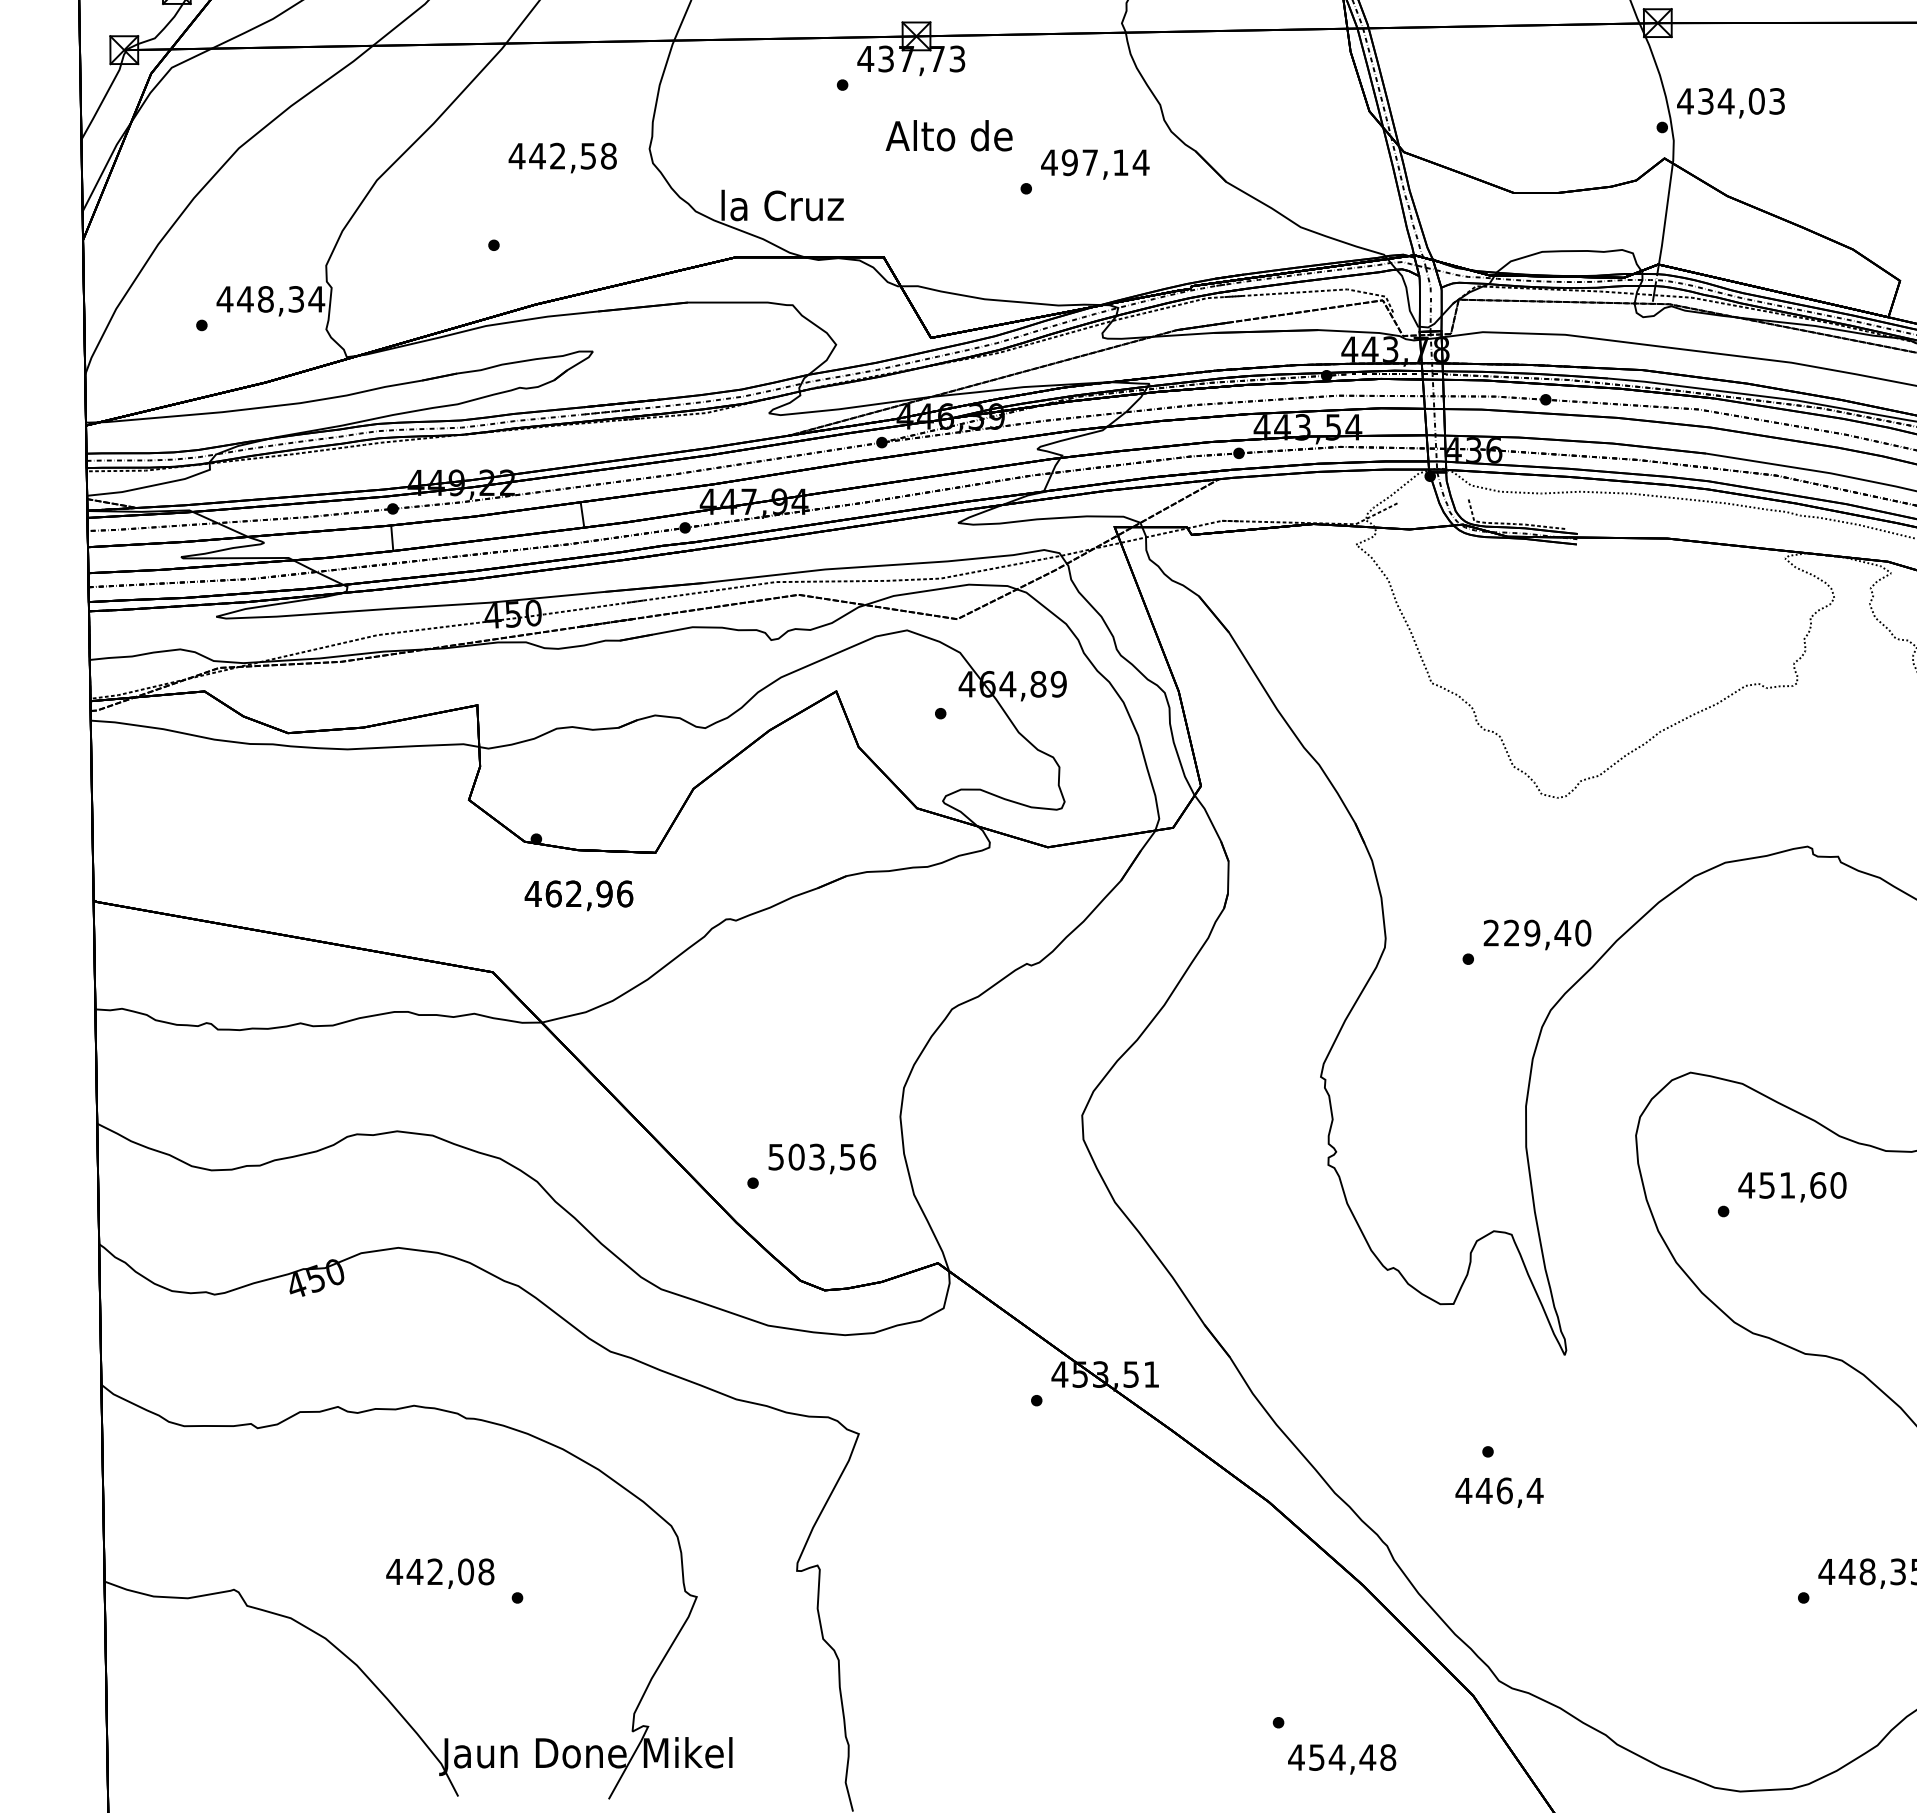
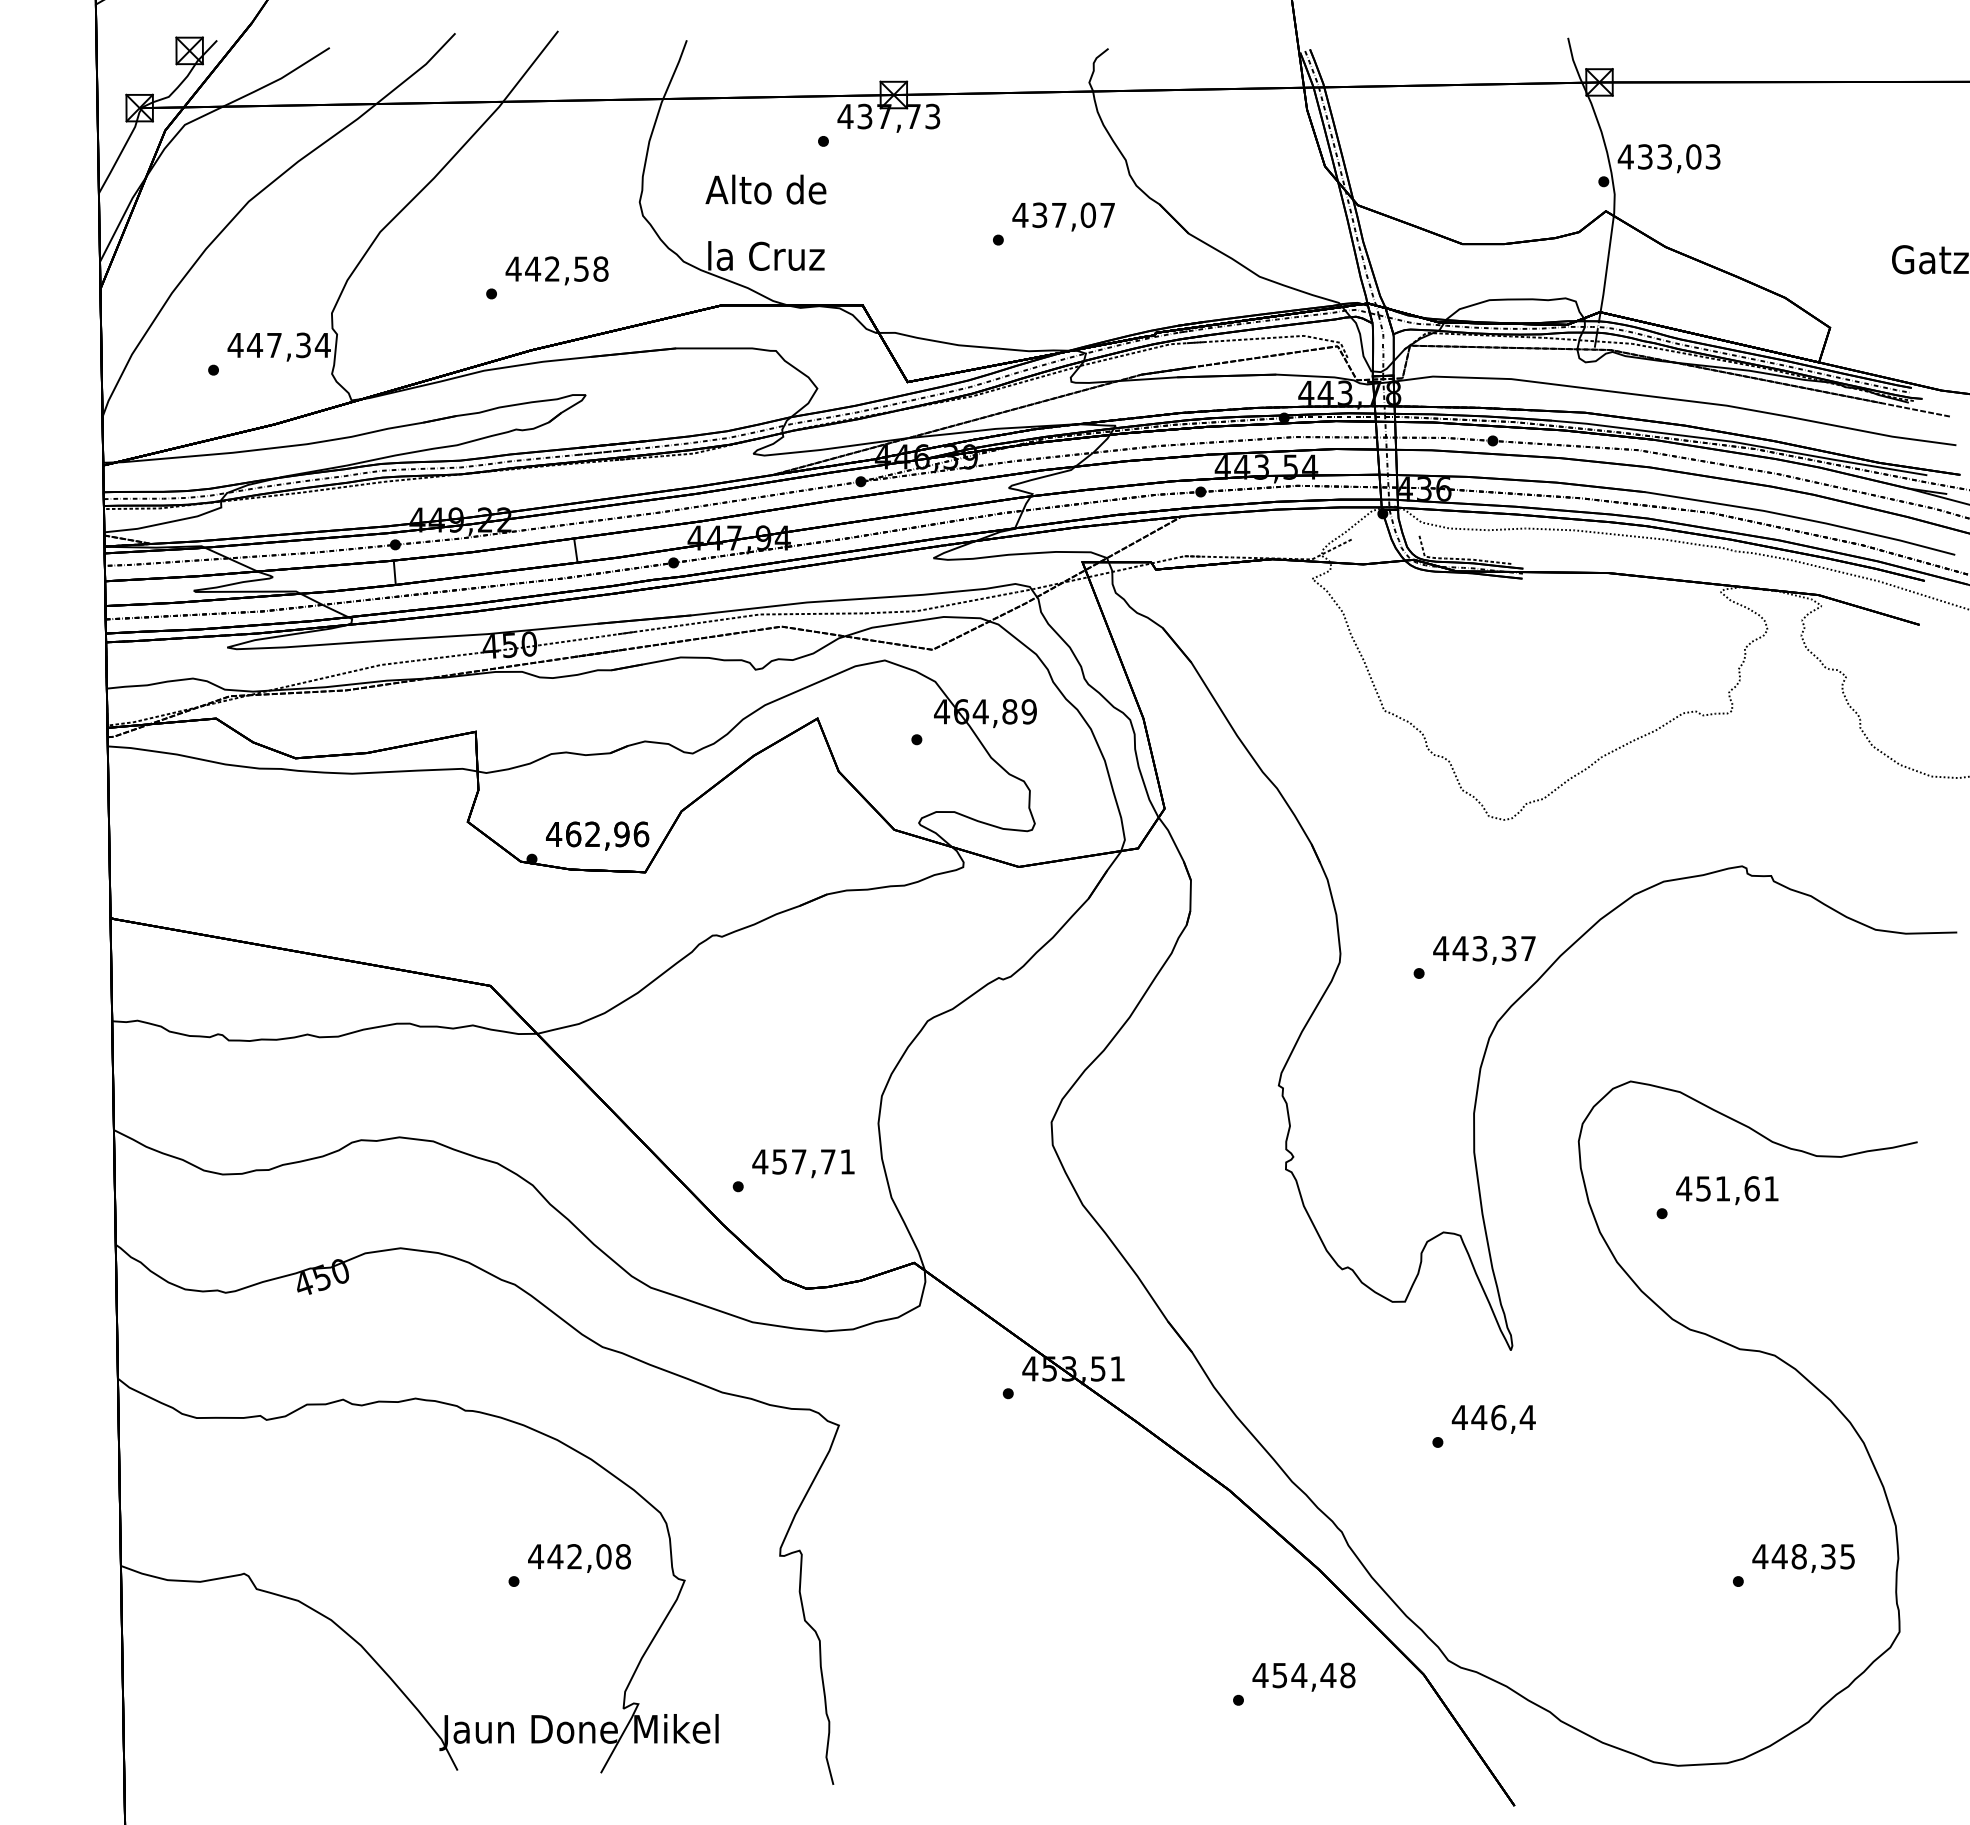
text: (1726, 100) -> (1664, 156), 434,03 -> 433,03
text: (948, 135) -> (765, 189), moved
text: (562, 157) -> (556, 270), moved
text: (1105, 162) -> (1073, 215), 497,14 -> 437,07
text: (265, 299) -> (274, 345), 448,34 -> 447,34
text: (578, 895) -> (597, 835), moved
text: (1536, 932) -> (1484, 948), 229,40 -> 443,37
text: (821, 1156) -> (803, 1161), 503,56 -> 457,71
text: (1838, 1185) -> (1771, 1188), 451,60 -> 451,61
text: (1499, 1491) -> (1493, 1418), moved
text: (440, 1573) -> (579, 1558), moved
text: (1341, 1758) -> (1303, 1676), moved

